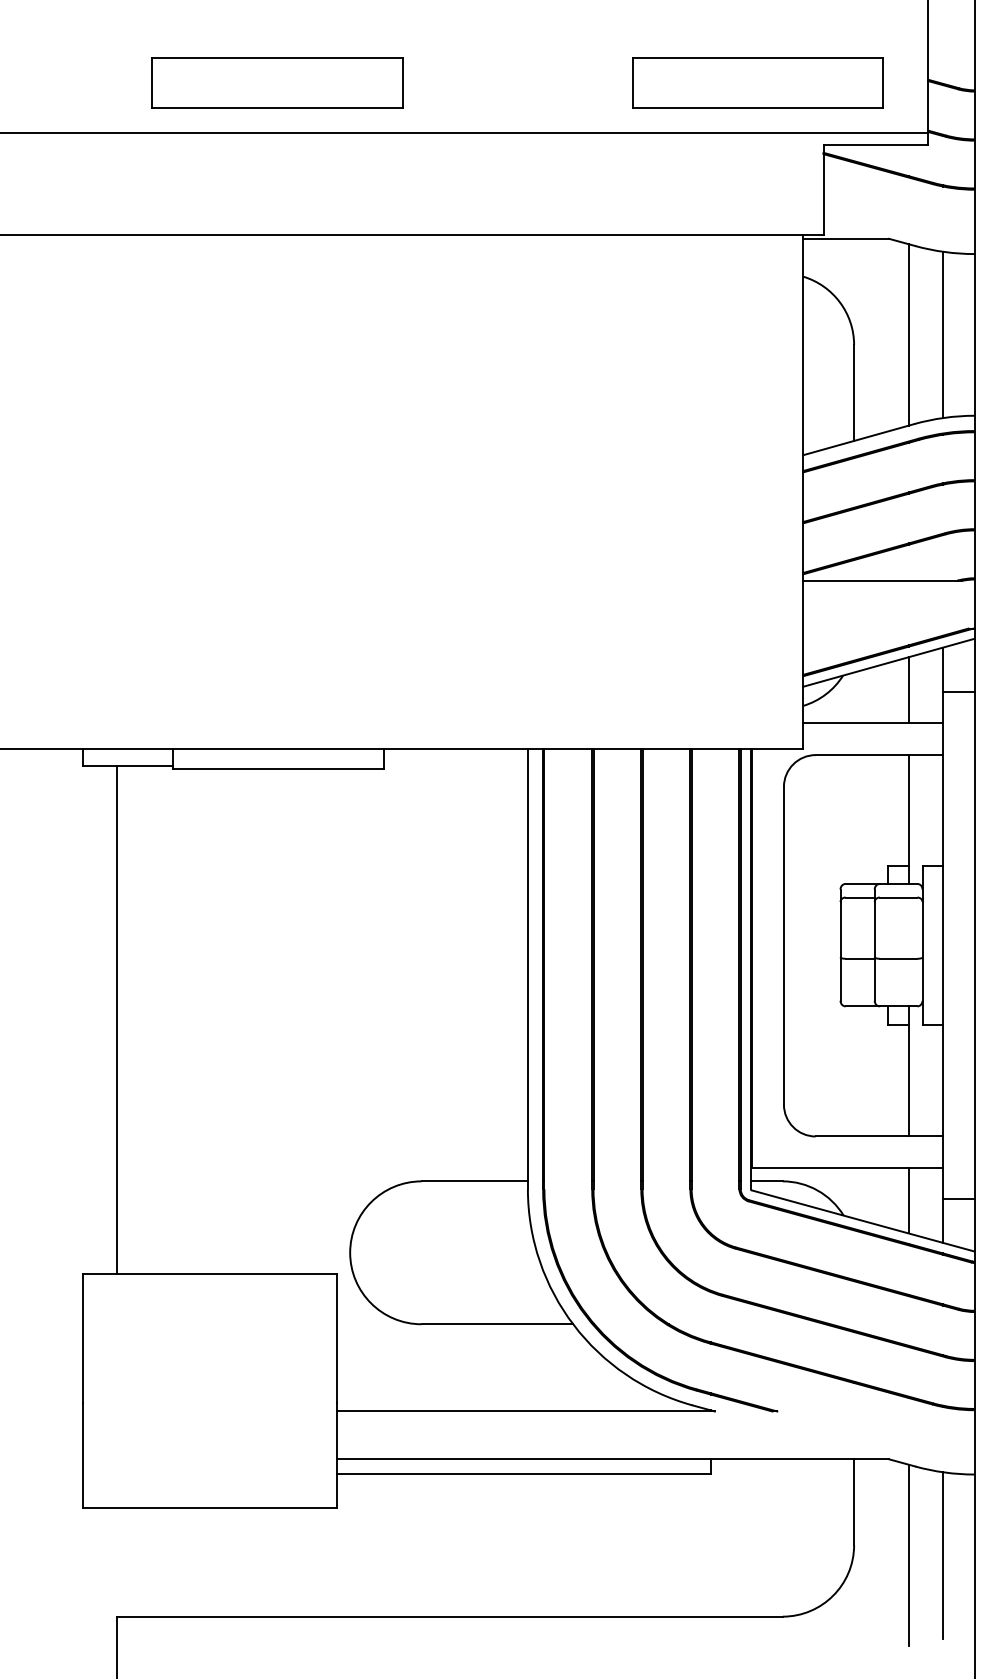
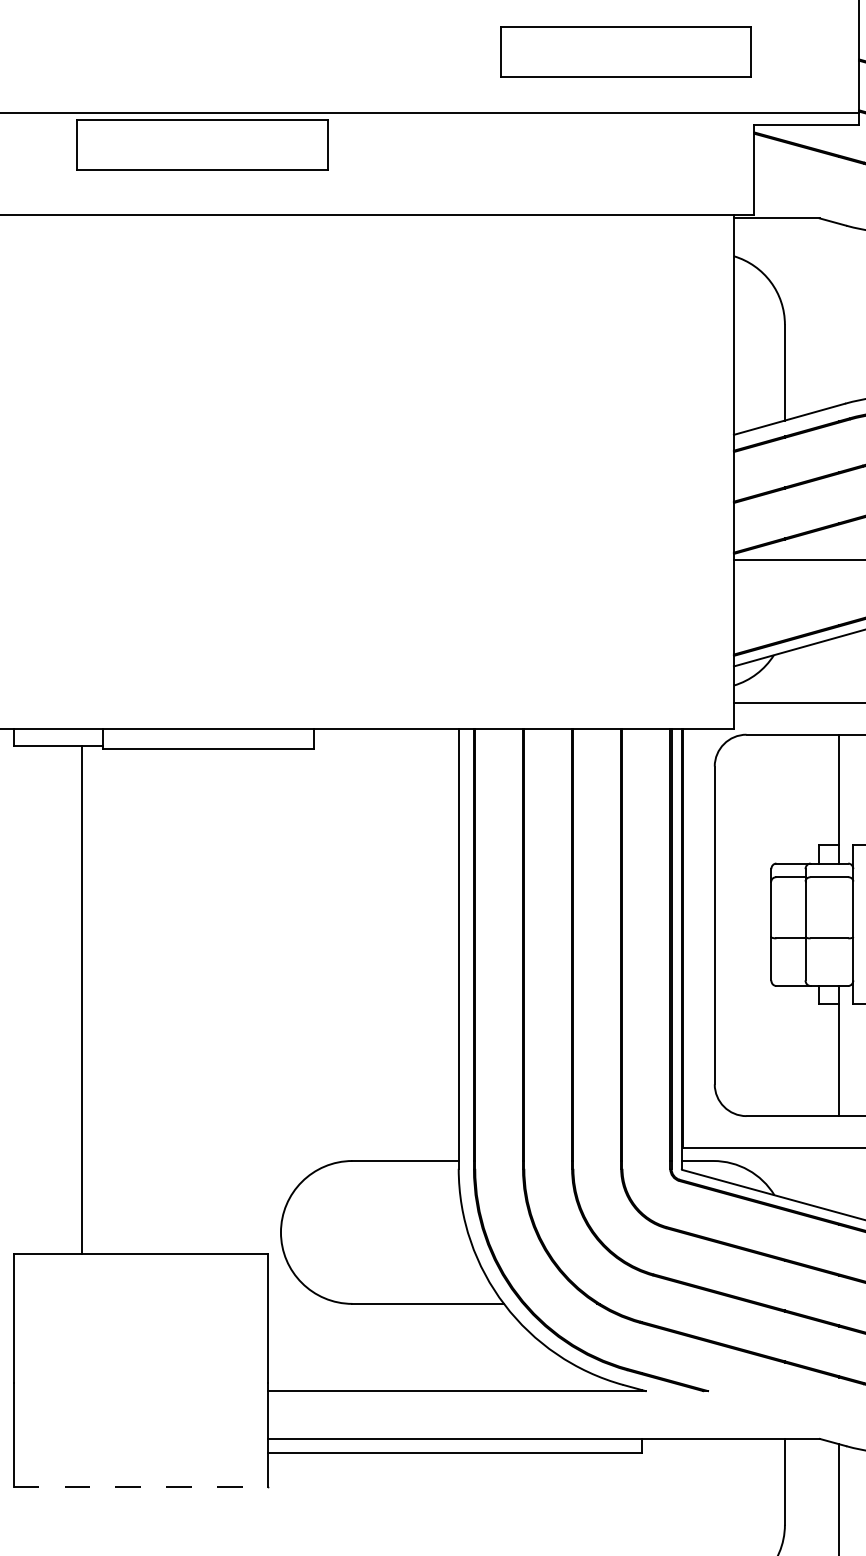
part: (277, 82) -> (202, 144), moved
part: (757, 82) -> (625, 51), moved
line: (908, 334) -> (839, 314), removed
line: (908, 690) -> (839, 670), removed
line: (116, 1019) -> (82, 999), moved
line: (908, 1200) -> (839, 1180), removed
line: (210, 1507) -> (141, 1487), solid -> dashed

